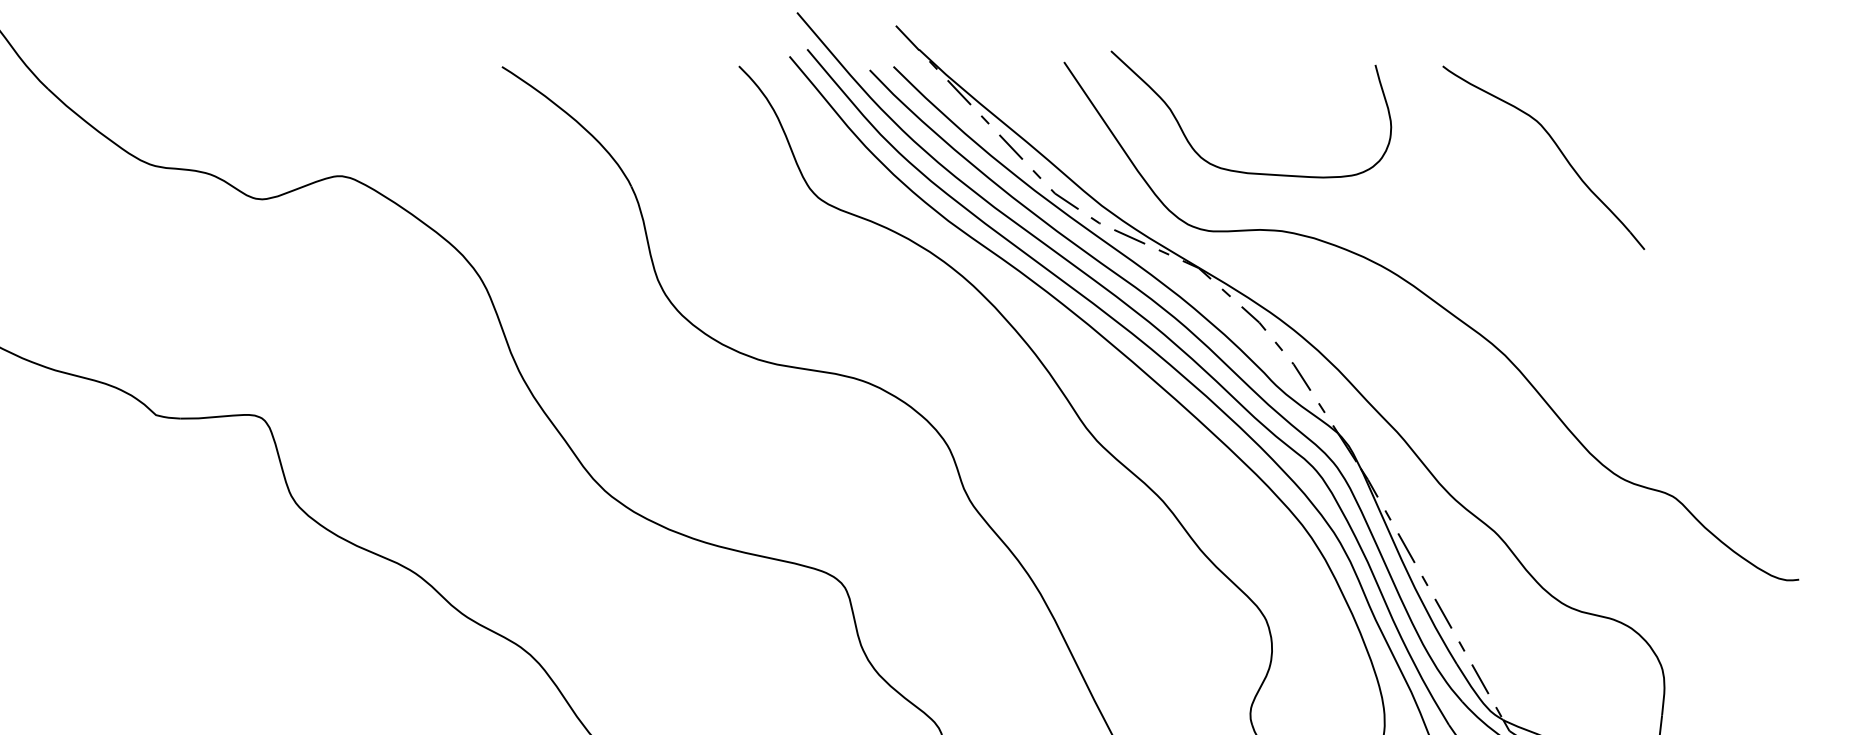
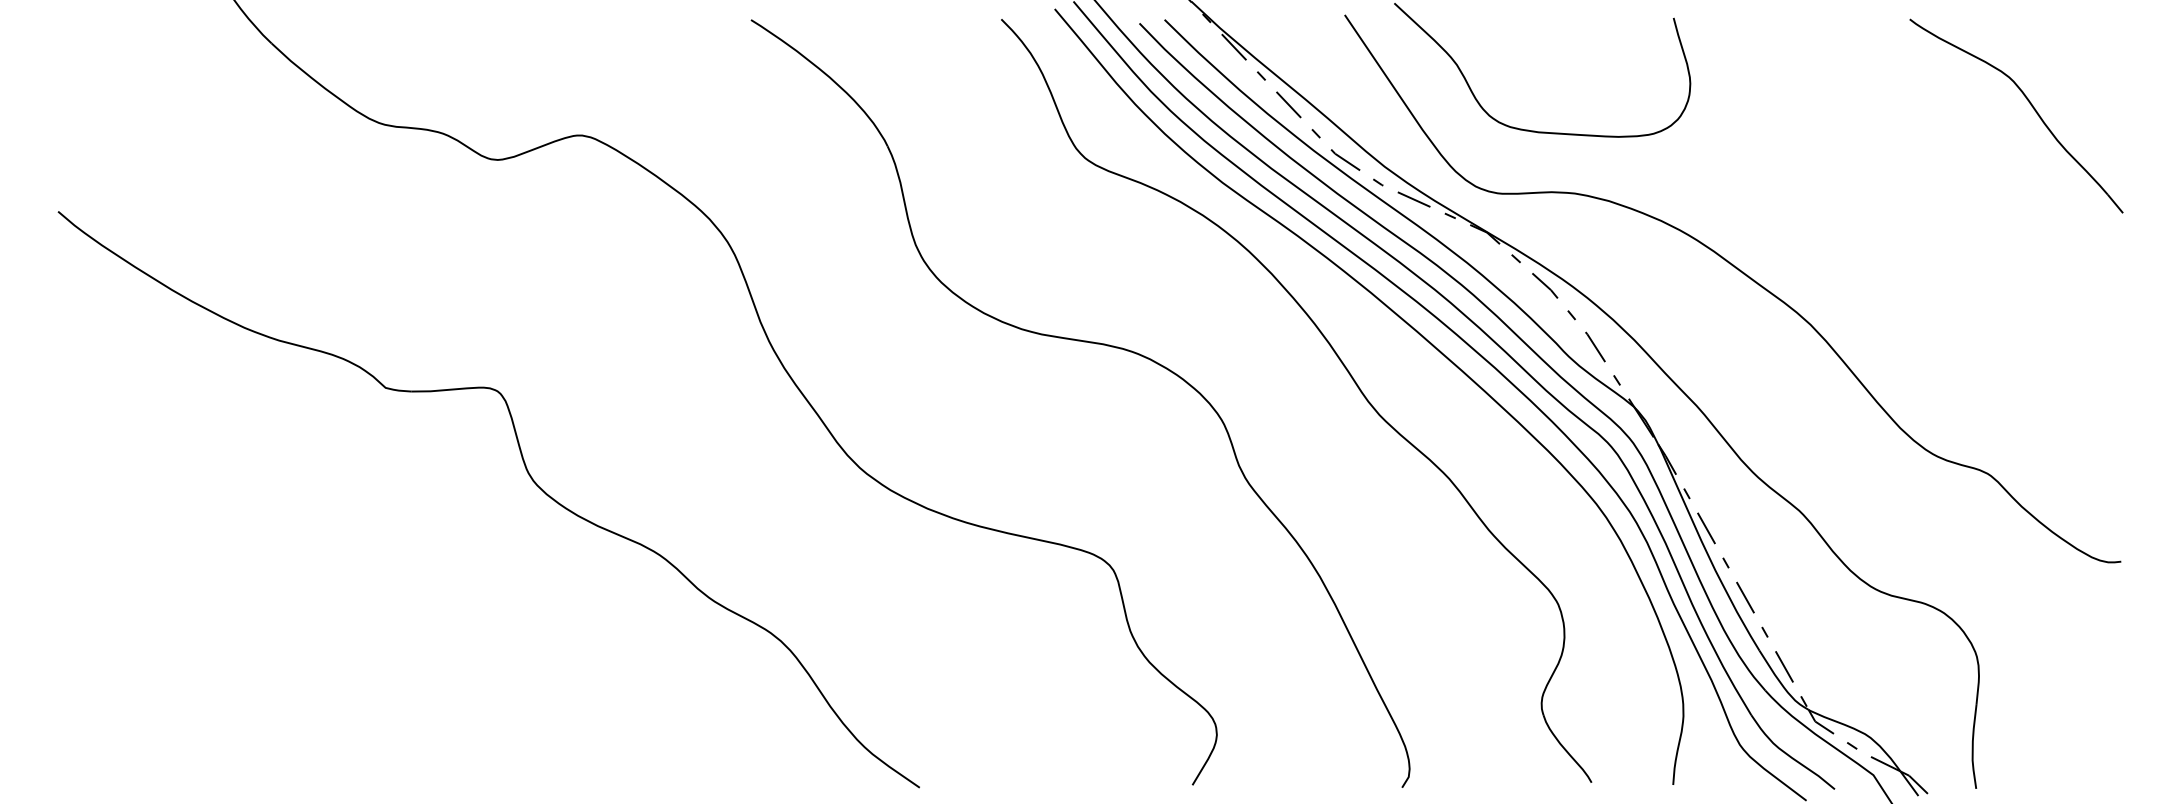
part: (1557, 147) -> (2030, 105), moved

